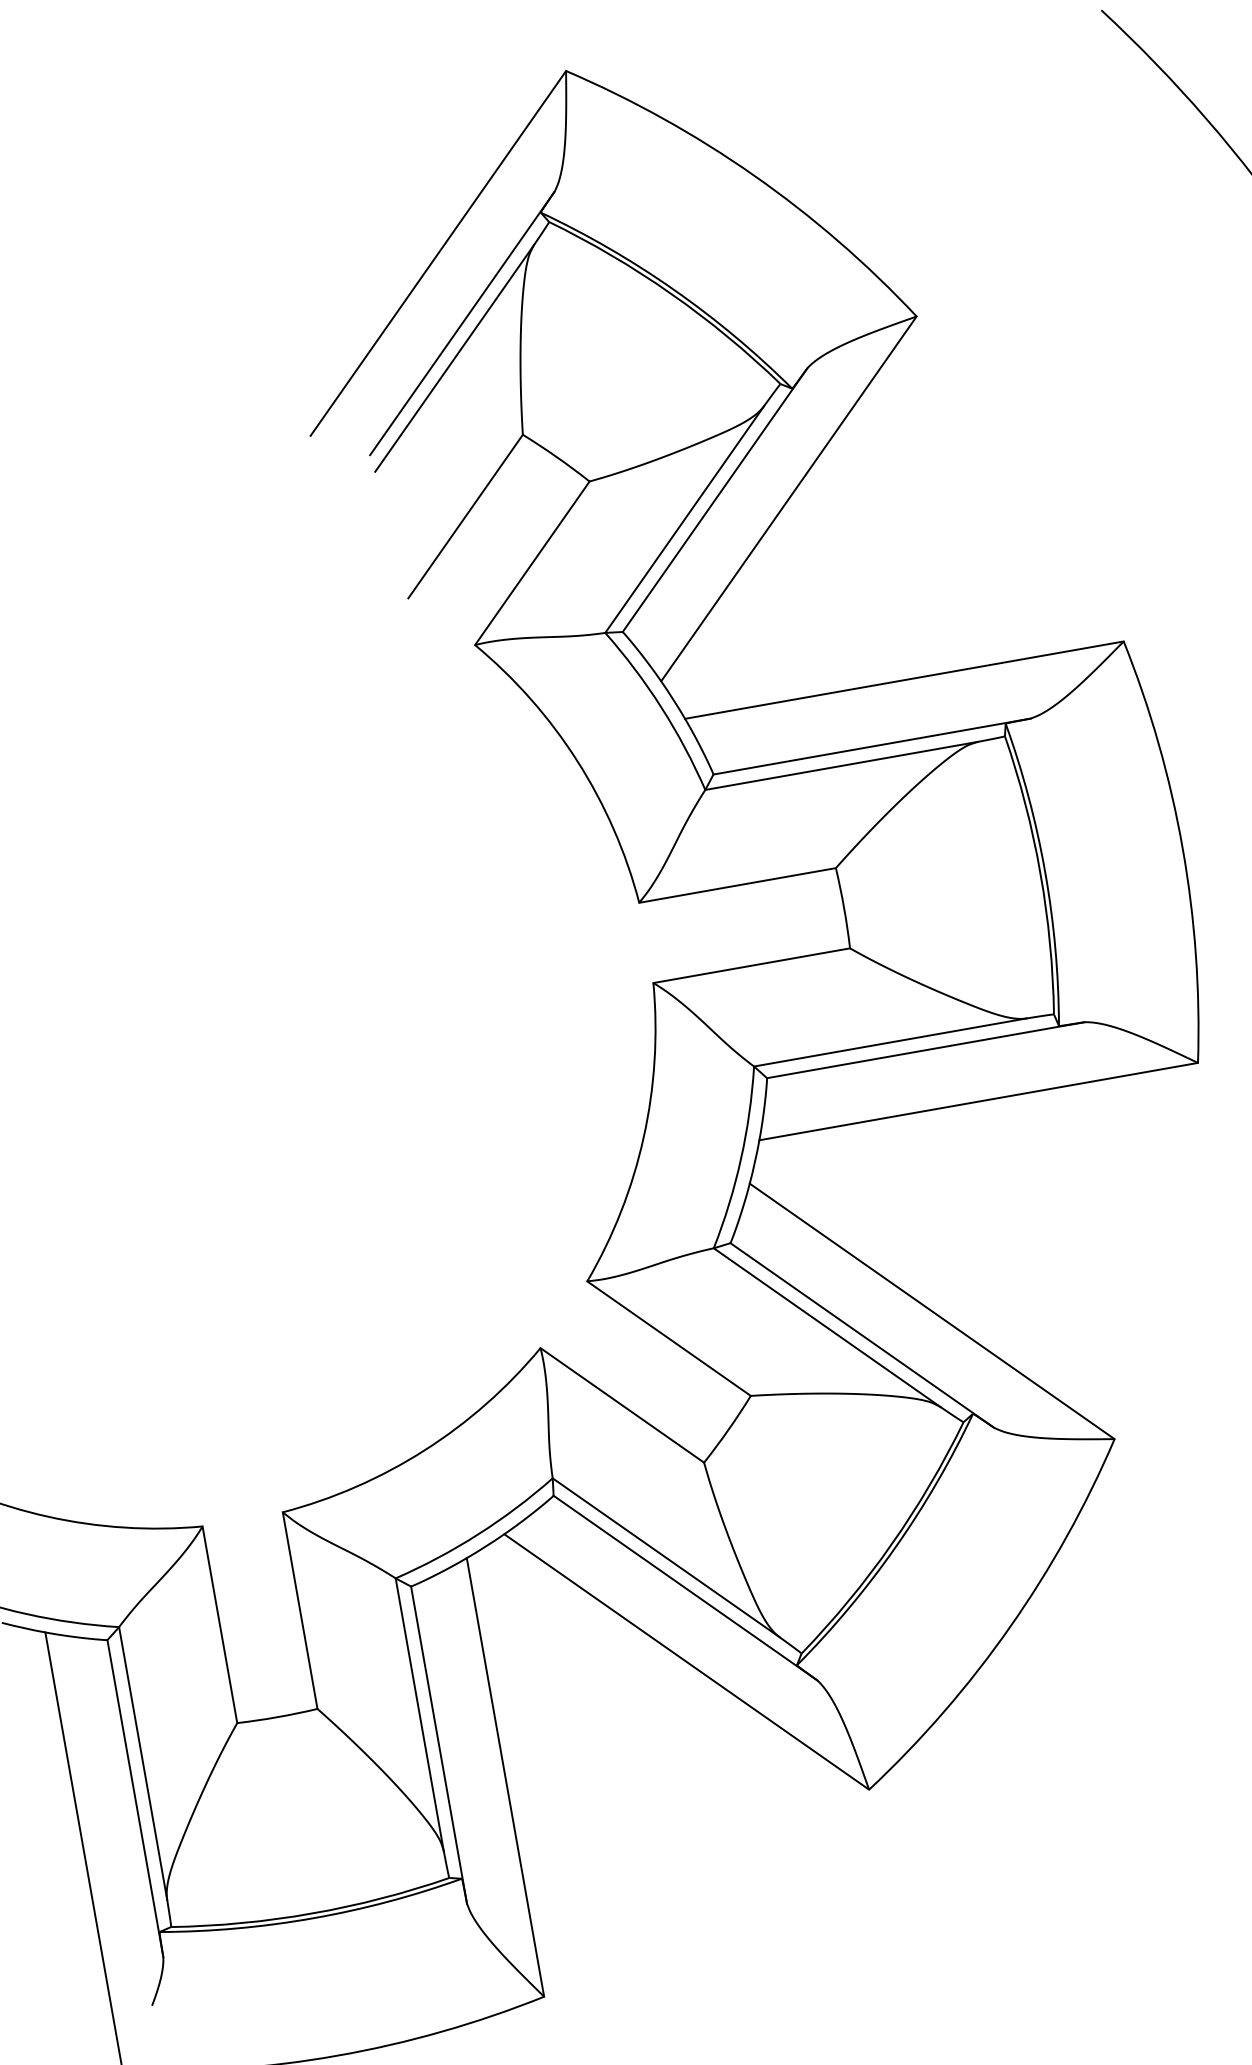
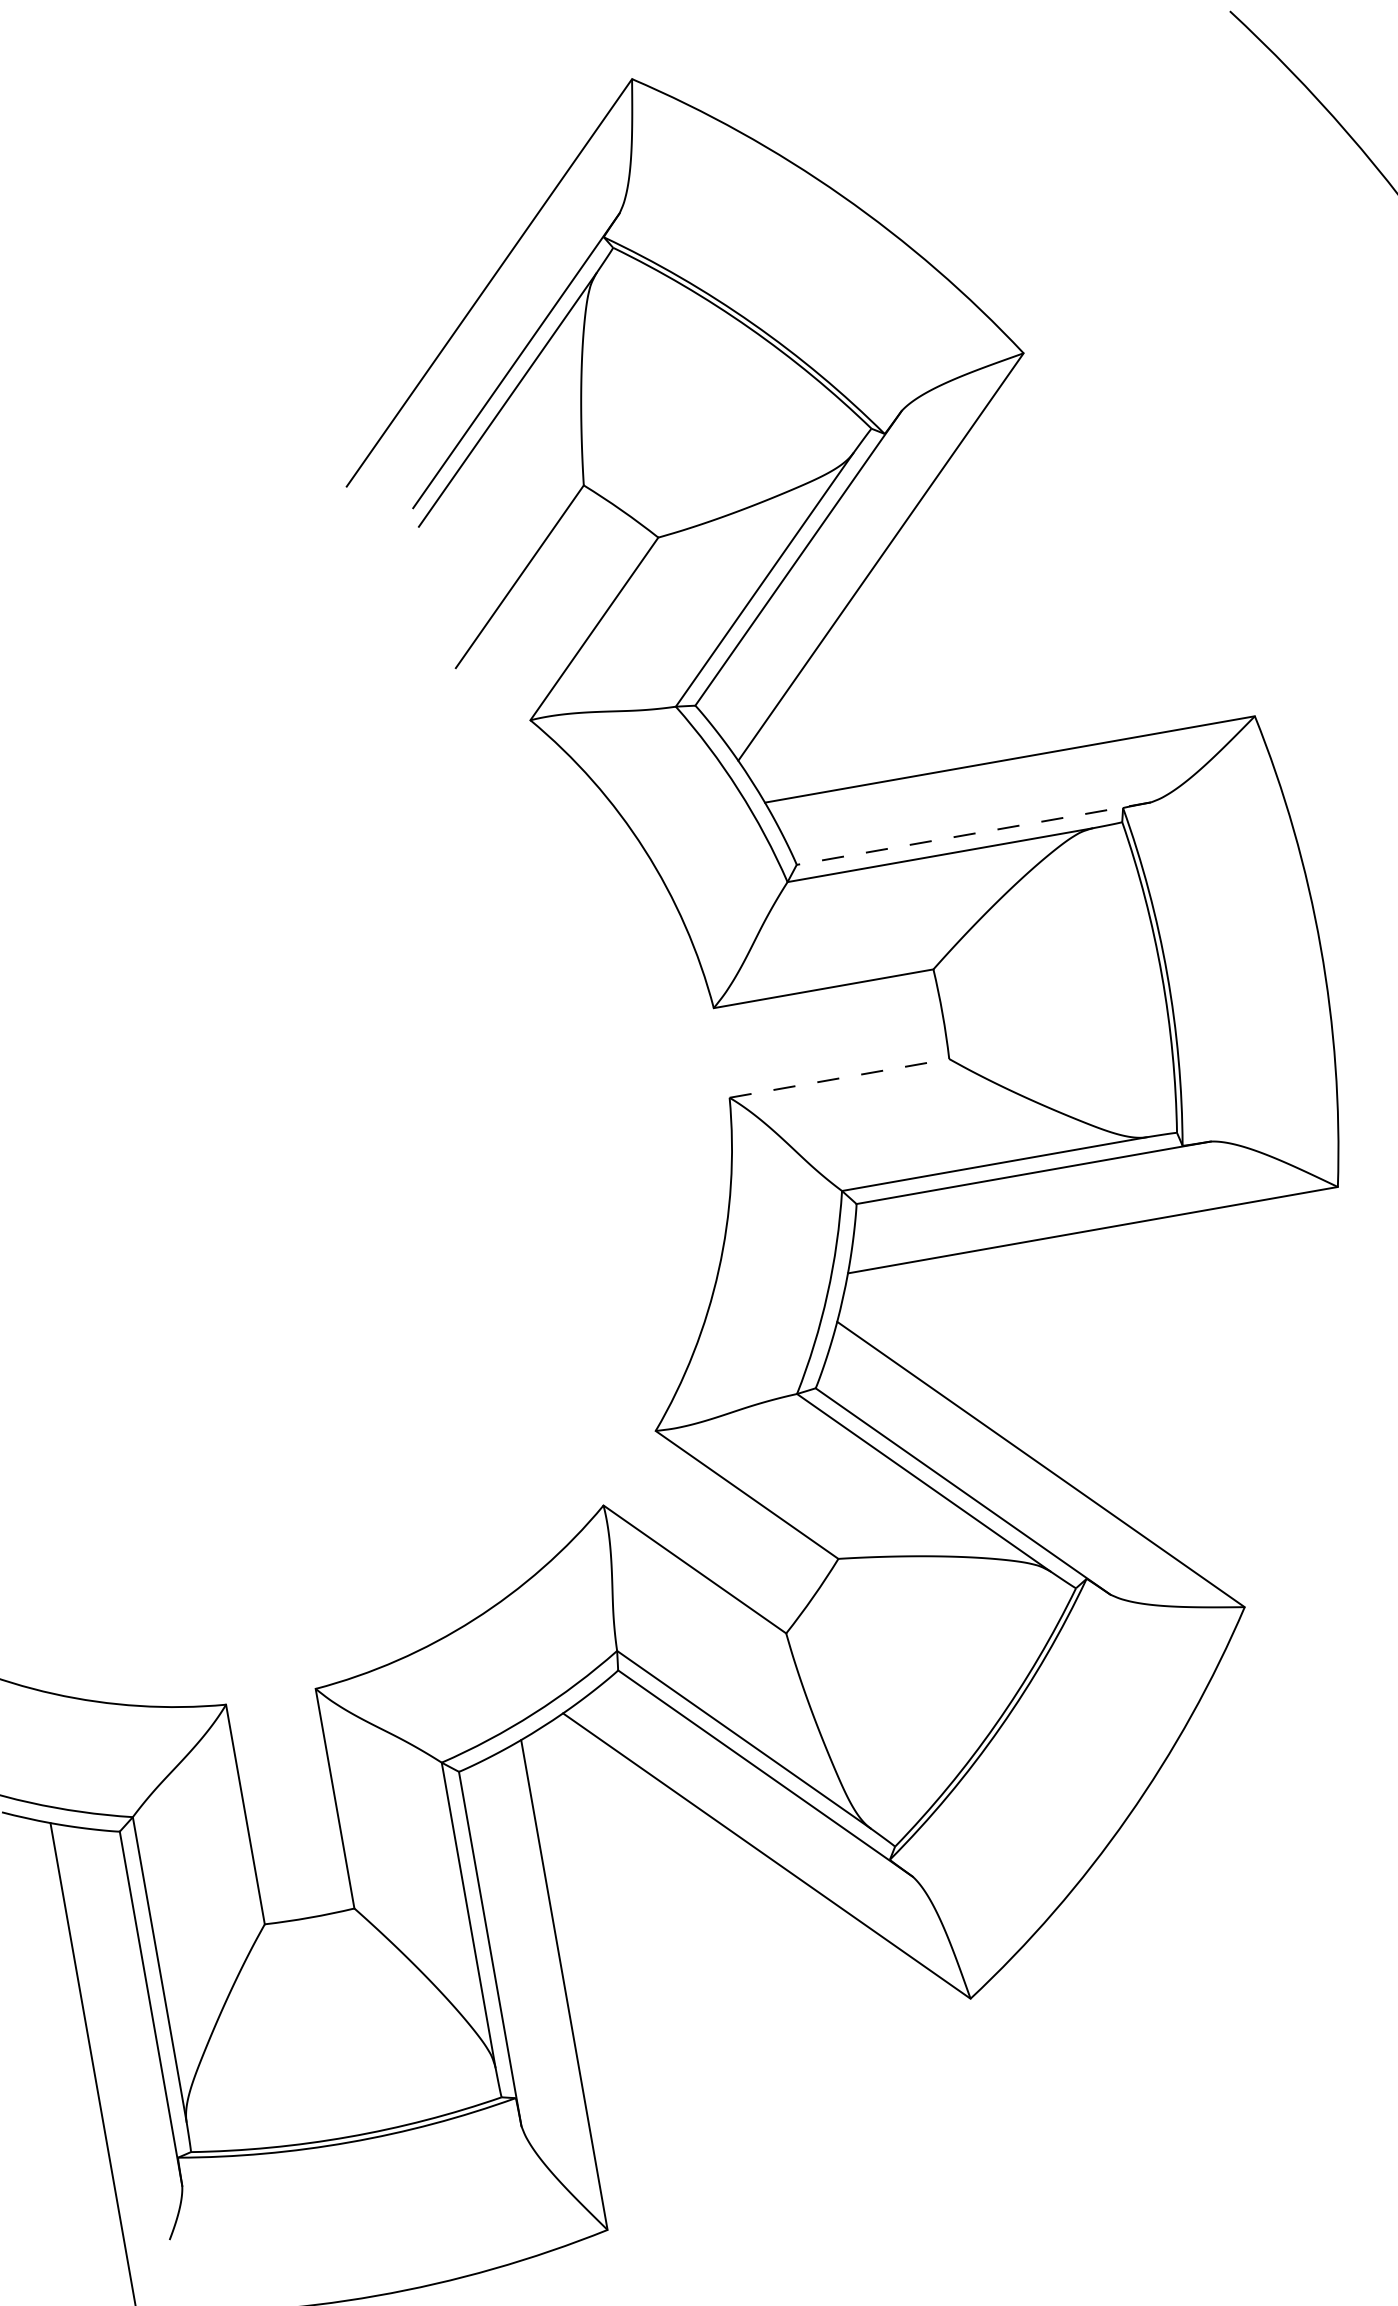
line: (871, 746) -> (973, 833), solid -> dashed
line: (751, 965) -> (839, 1078), solid -> dashed

